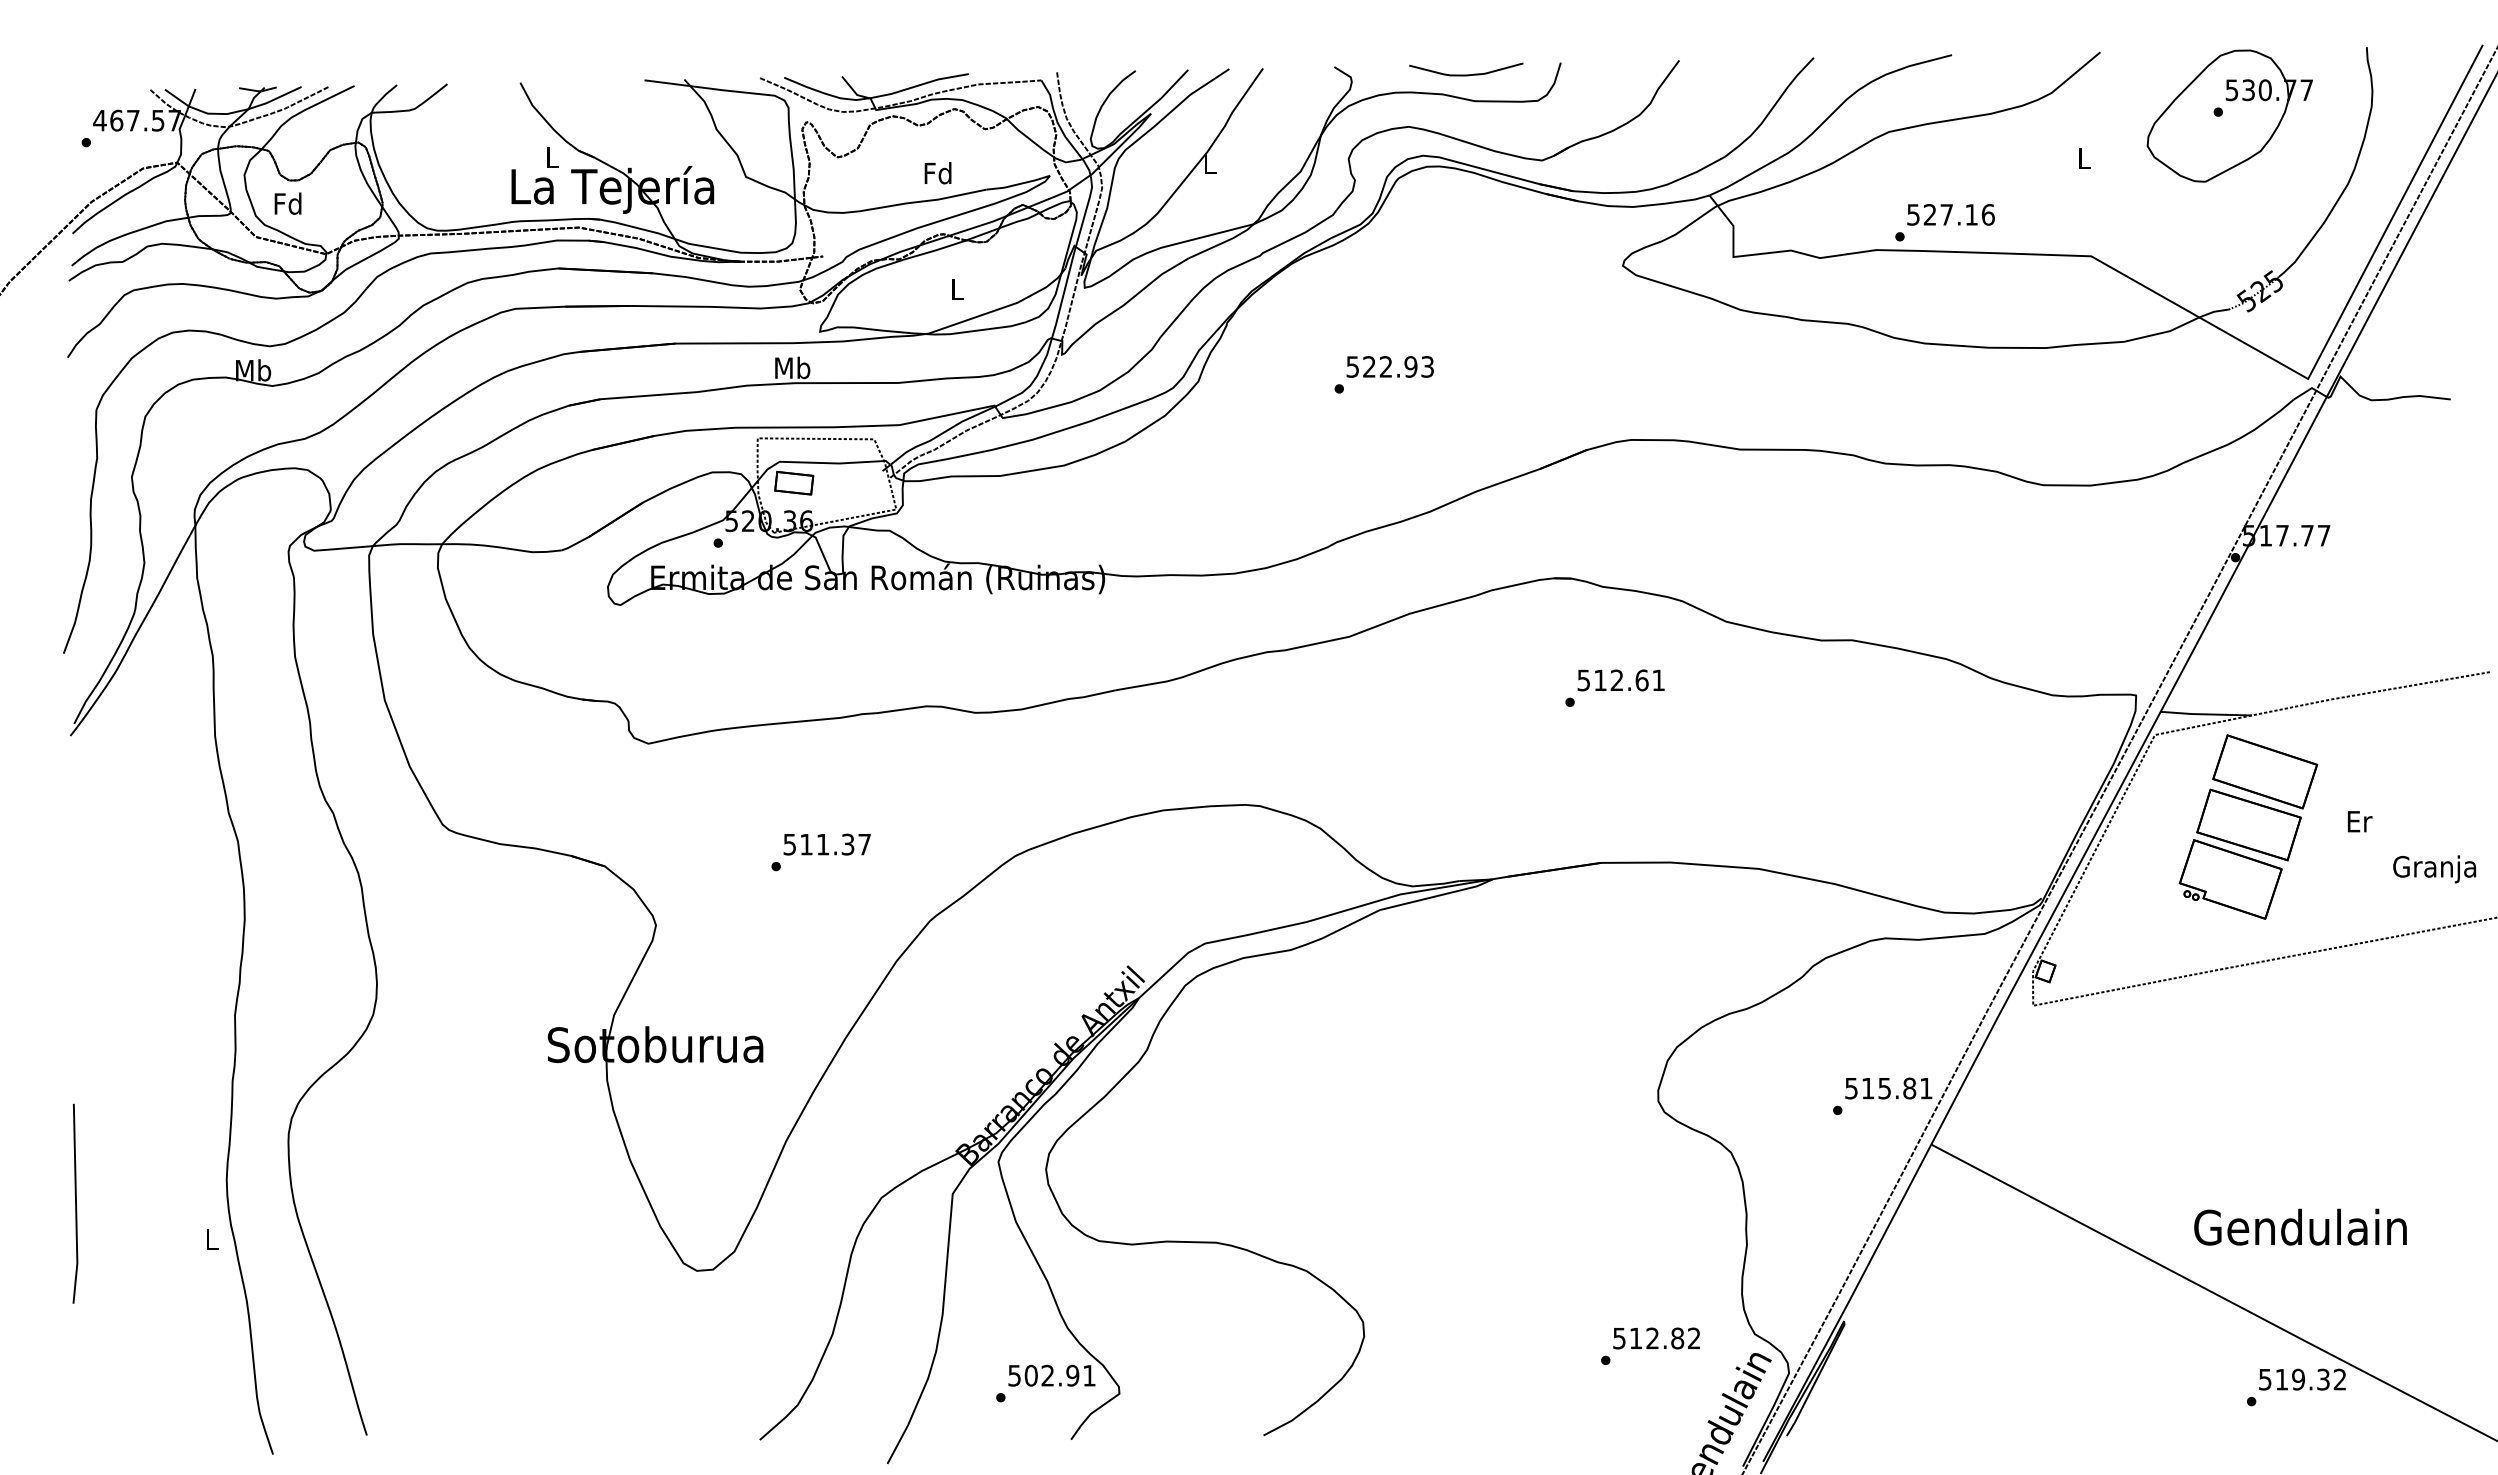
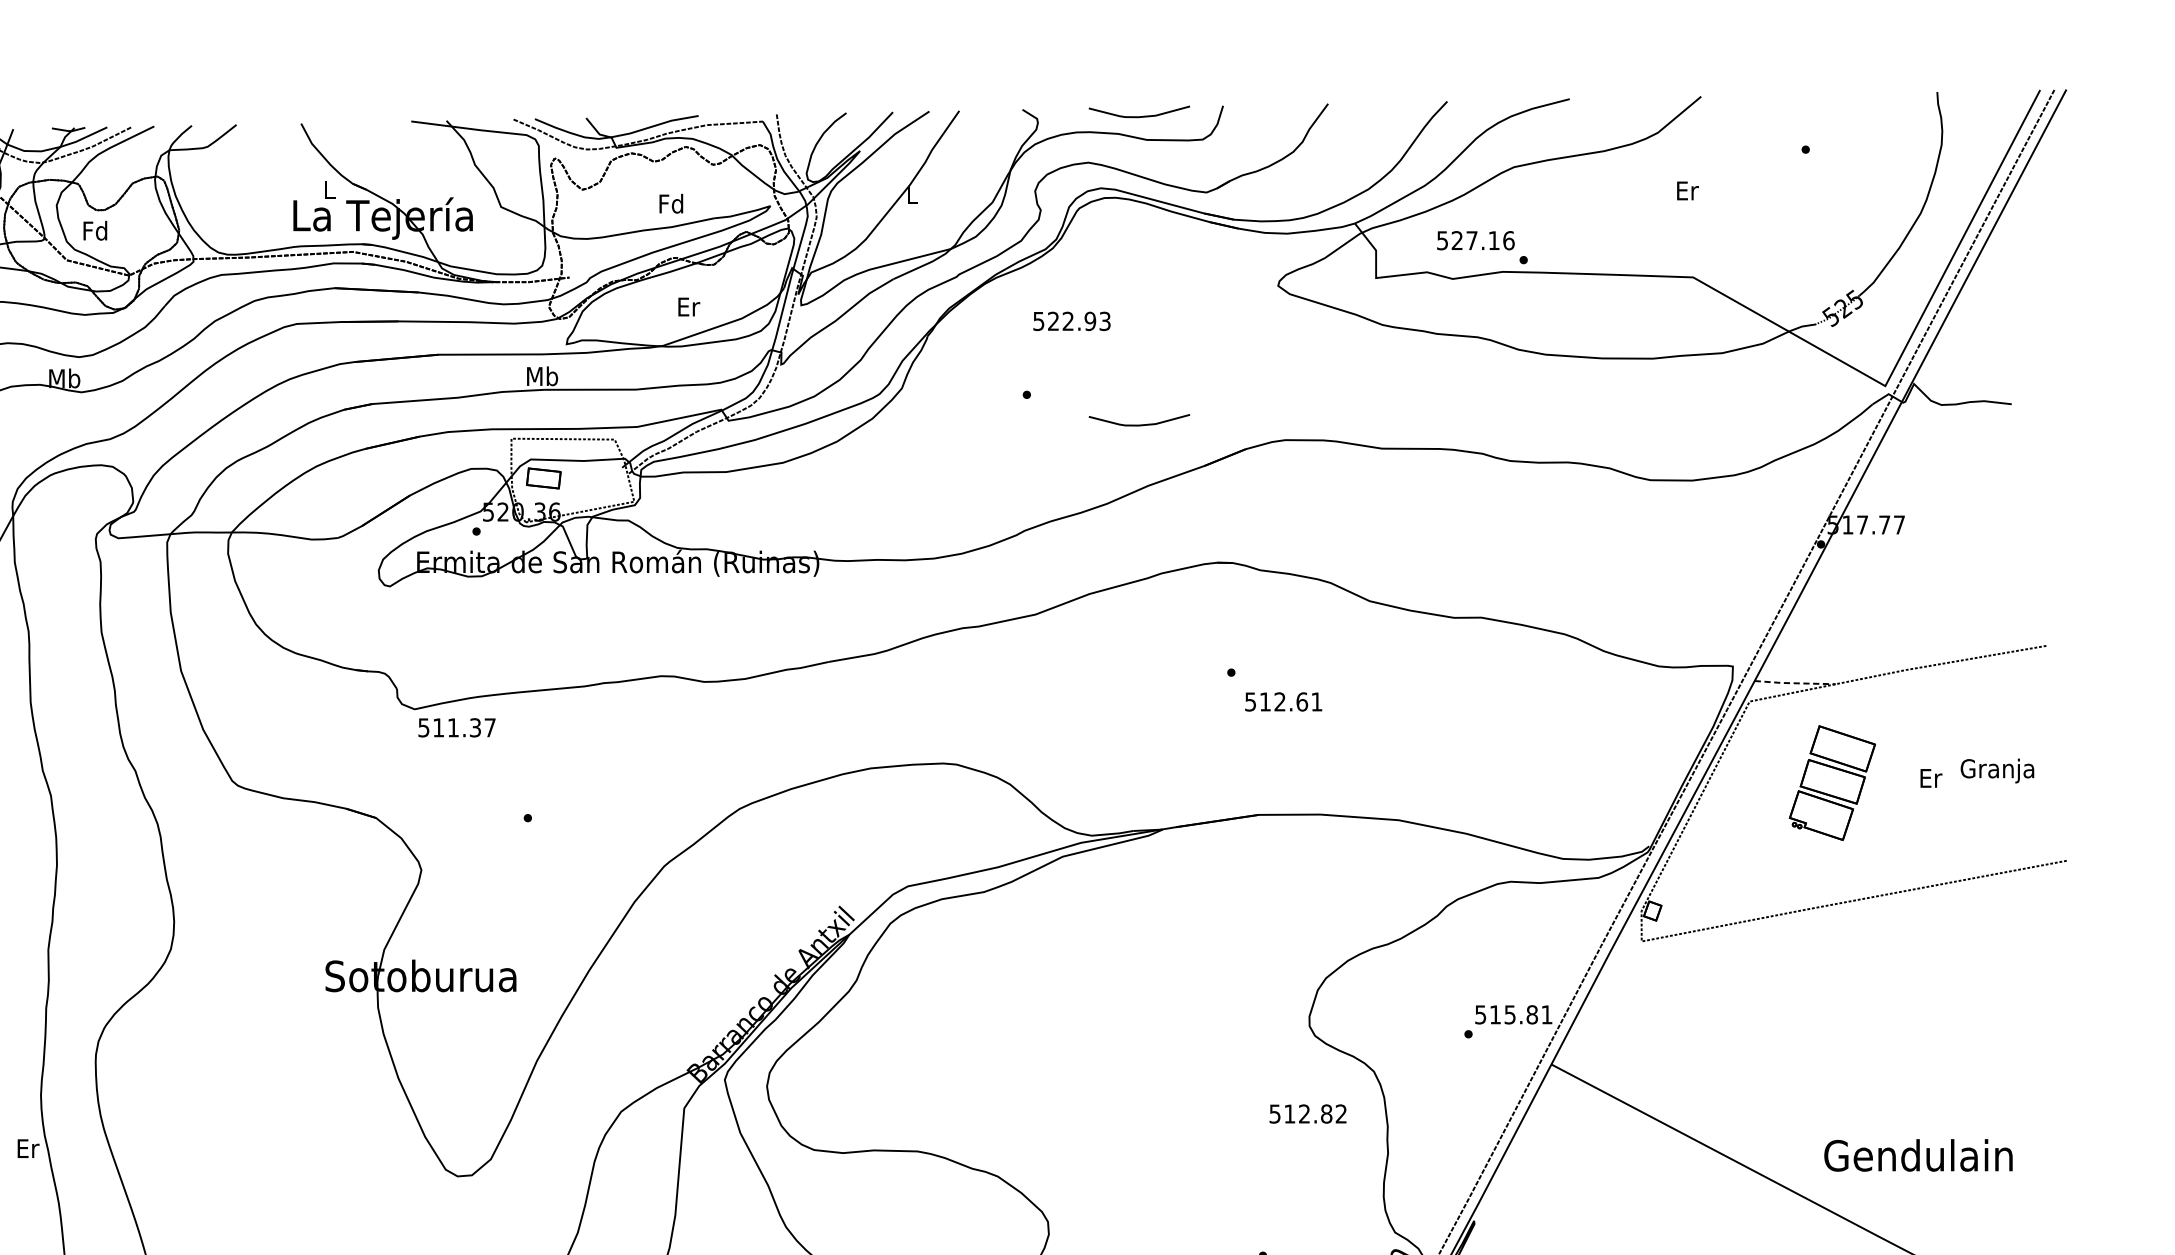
part: (2229, 115) -> (1815, 152), removed
text: (2085, 158) -> (1688, 190), L -> Er
text: (1950, 214) -> (1475, 240), moved
text: (958, 289) -> (689, 306), L -> Er
text: (1389, 366) -> (1071, 320), moved
curve: (1466, 422) -> (1139, 424), added
text: (1620, 680) -> (1283, 702), moved
line: (2206, 714) -> (1795, 683), solid -> dashed
part: (2248, 826) -> (1832, 782), size x0.7
text: (826, 844) -> (456, 727), moved
text: (2434, 869) -> (1997, 771), moved
text: (2300, 1226) -> (1918, 1154), moved
text: (212, 1239) -> (28, 1148), L -> Er
text: (1656, 1338) -> (1307, 1114), moved

